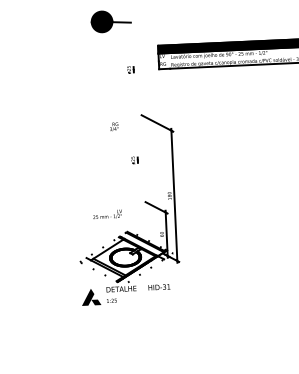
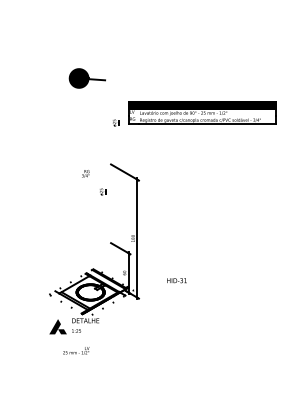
part: (131, 69) -> (116, 122), moved
part: (135, 159) -> (103, 191), moved
text: (107, 214) -> (76, 350), moved
text: (158, 287) -> (176, 280), moved

